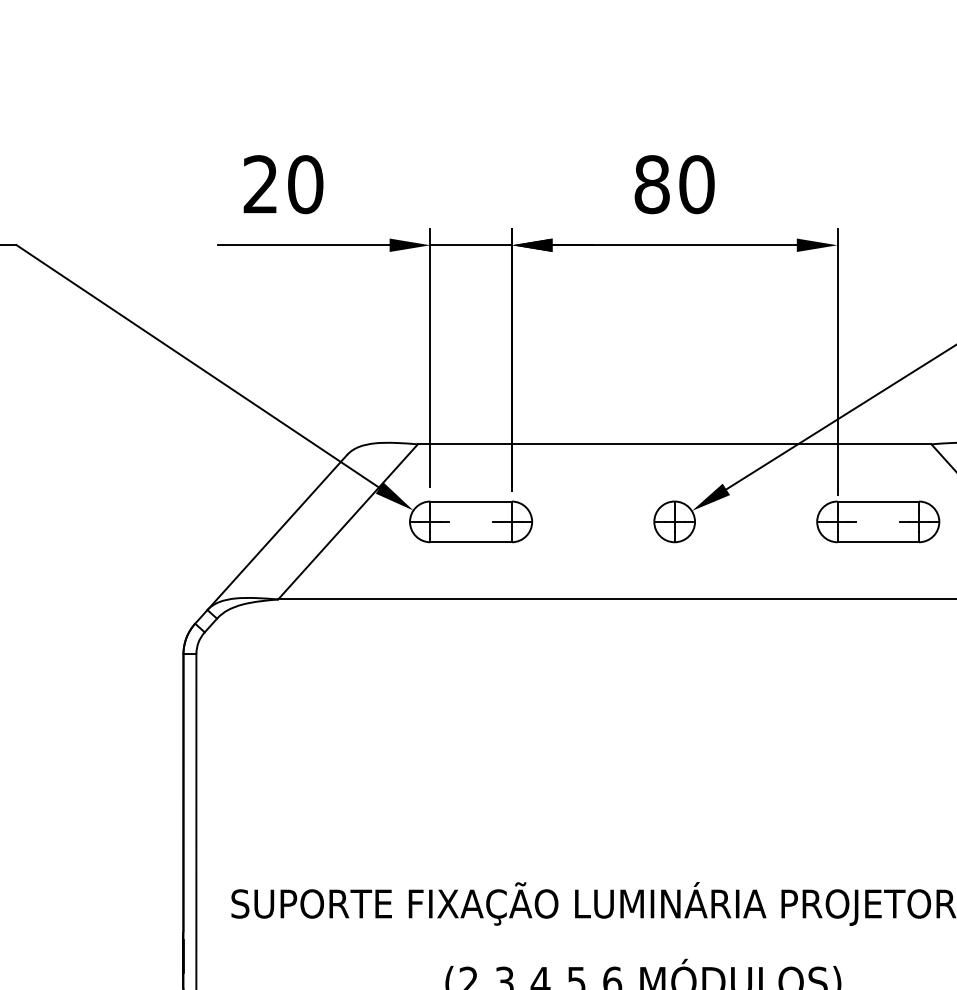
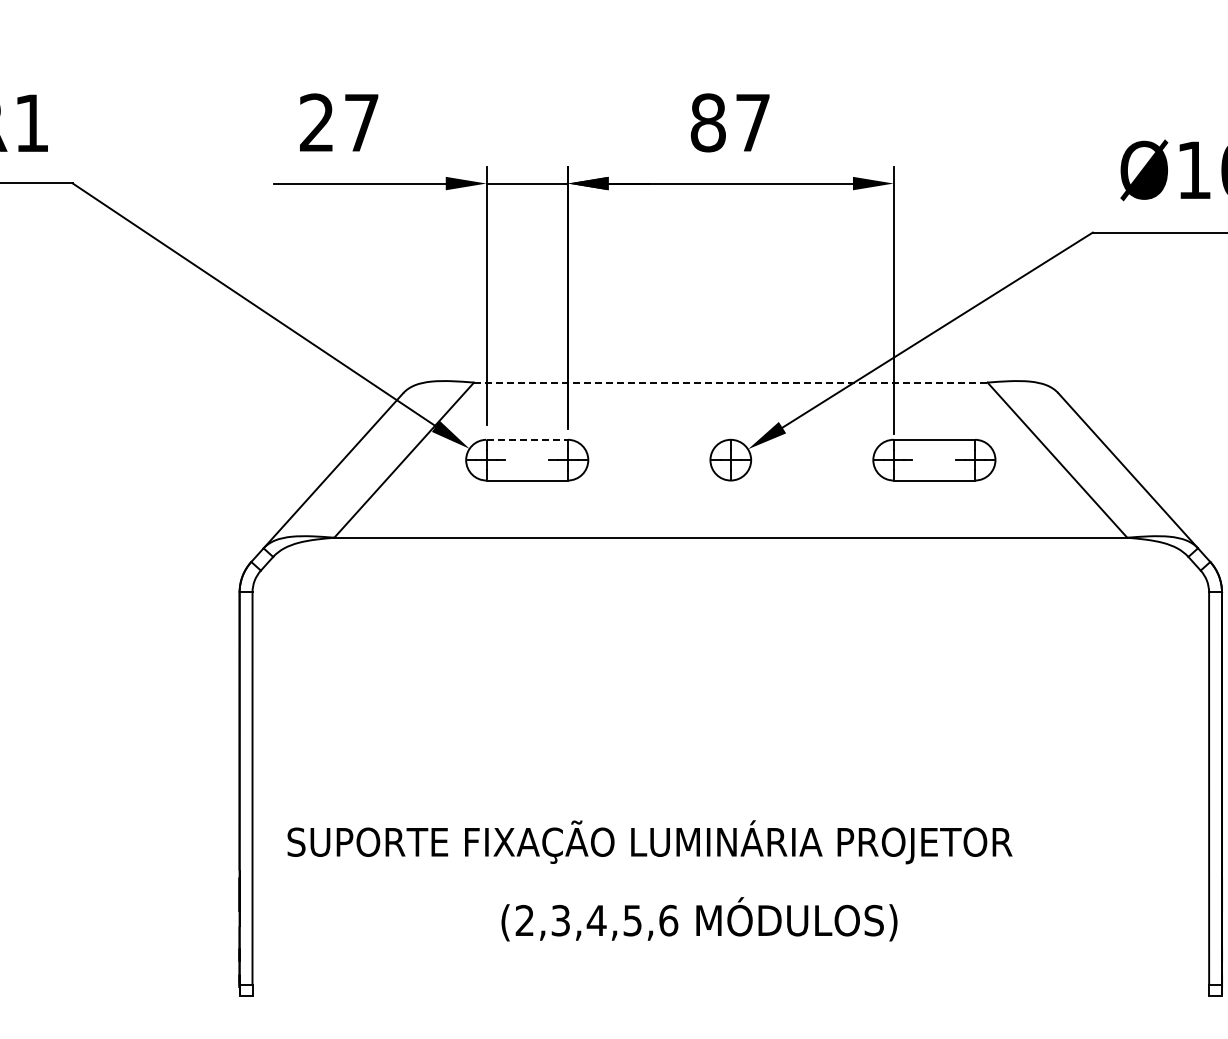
text: (305, 184) -> (361, 122), 20 -> 27
text: (696, 184) -> (752, 122), 80 -> 87
line: (674, 444) -> (730, 382), solid -> dashed
line: (471, 501) -> (527, 439), solid -> dashed

